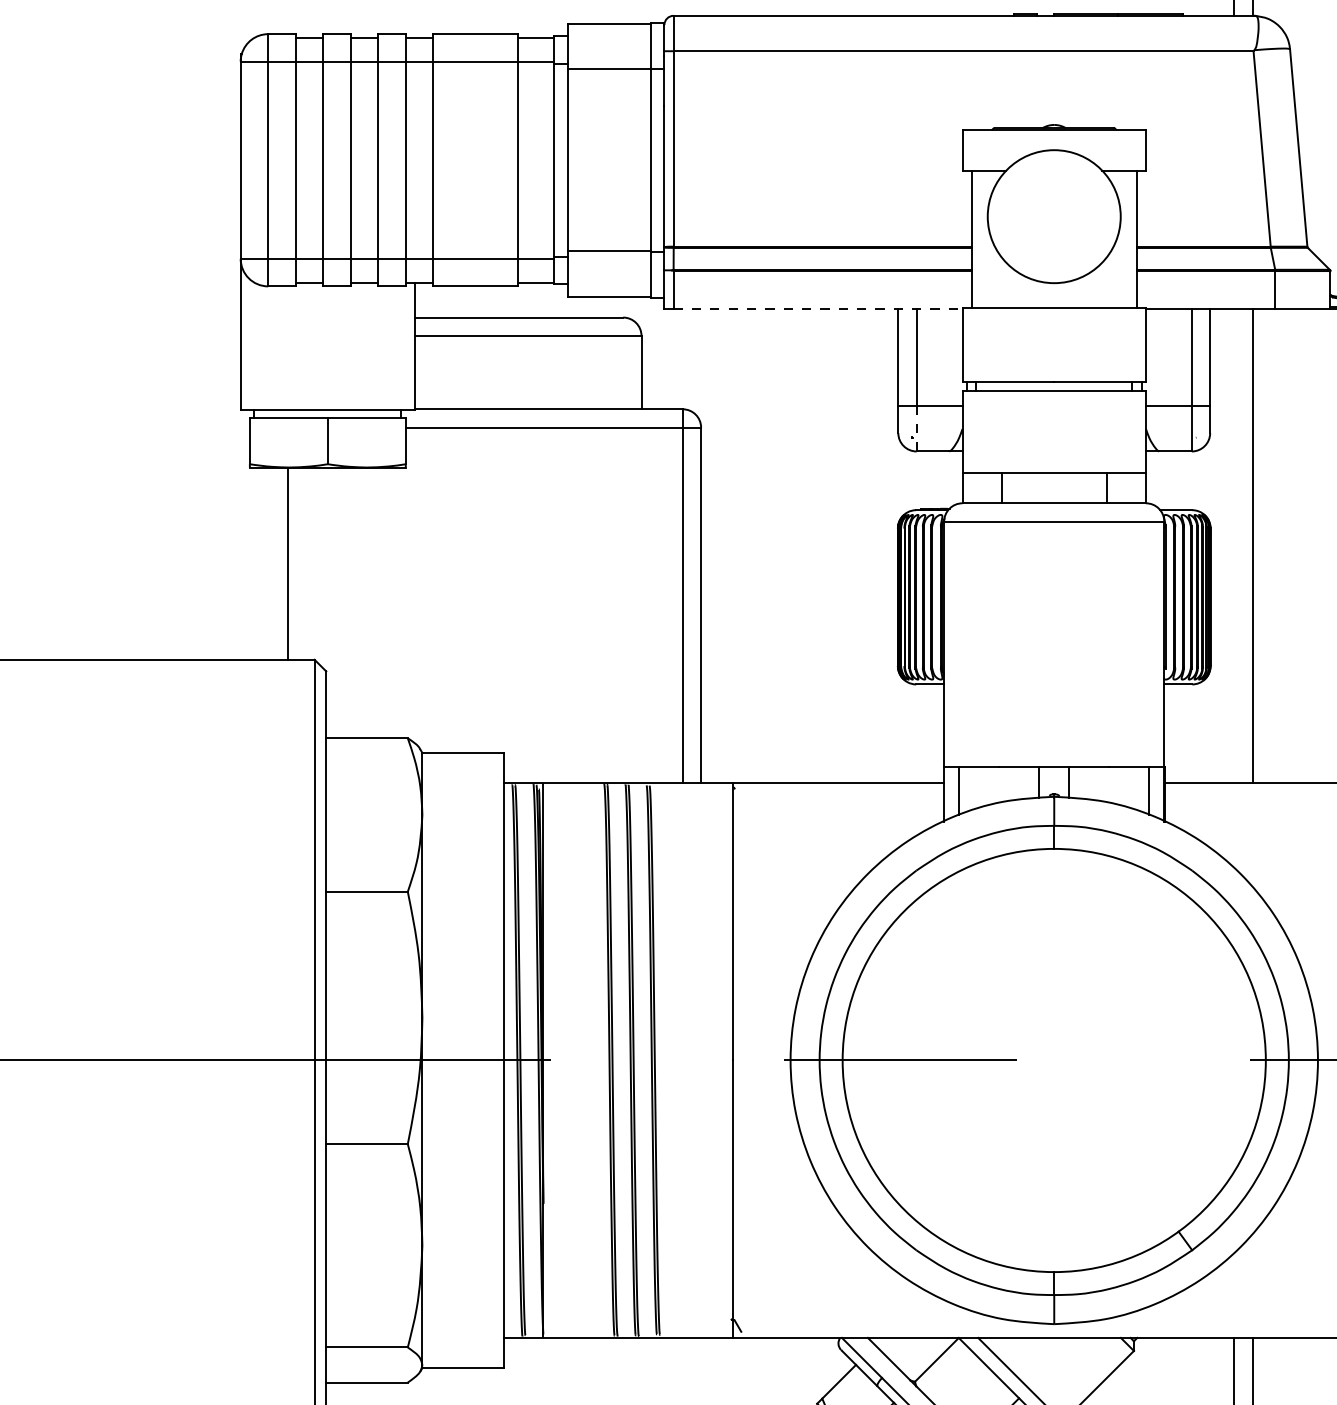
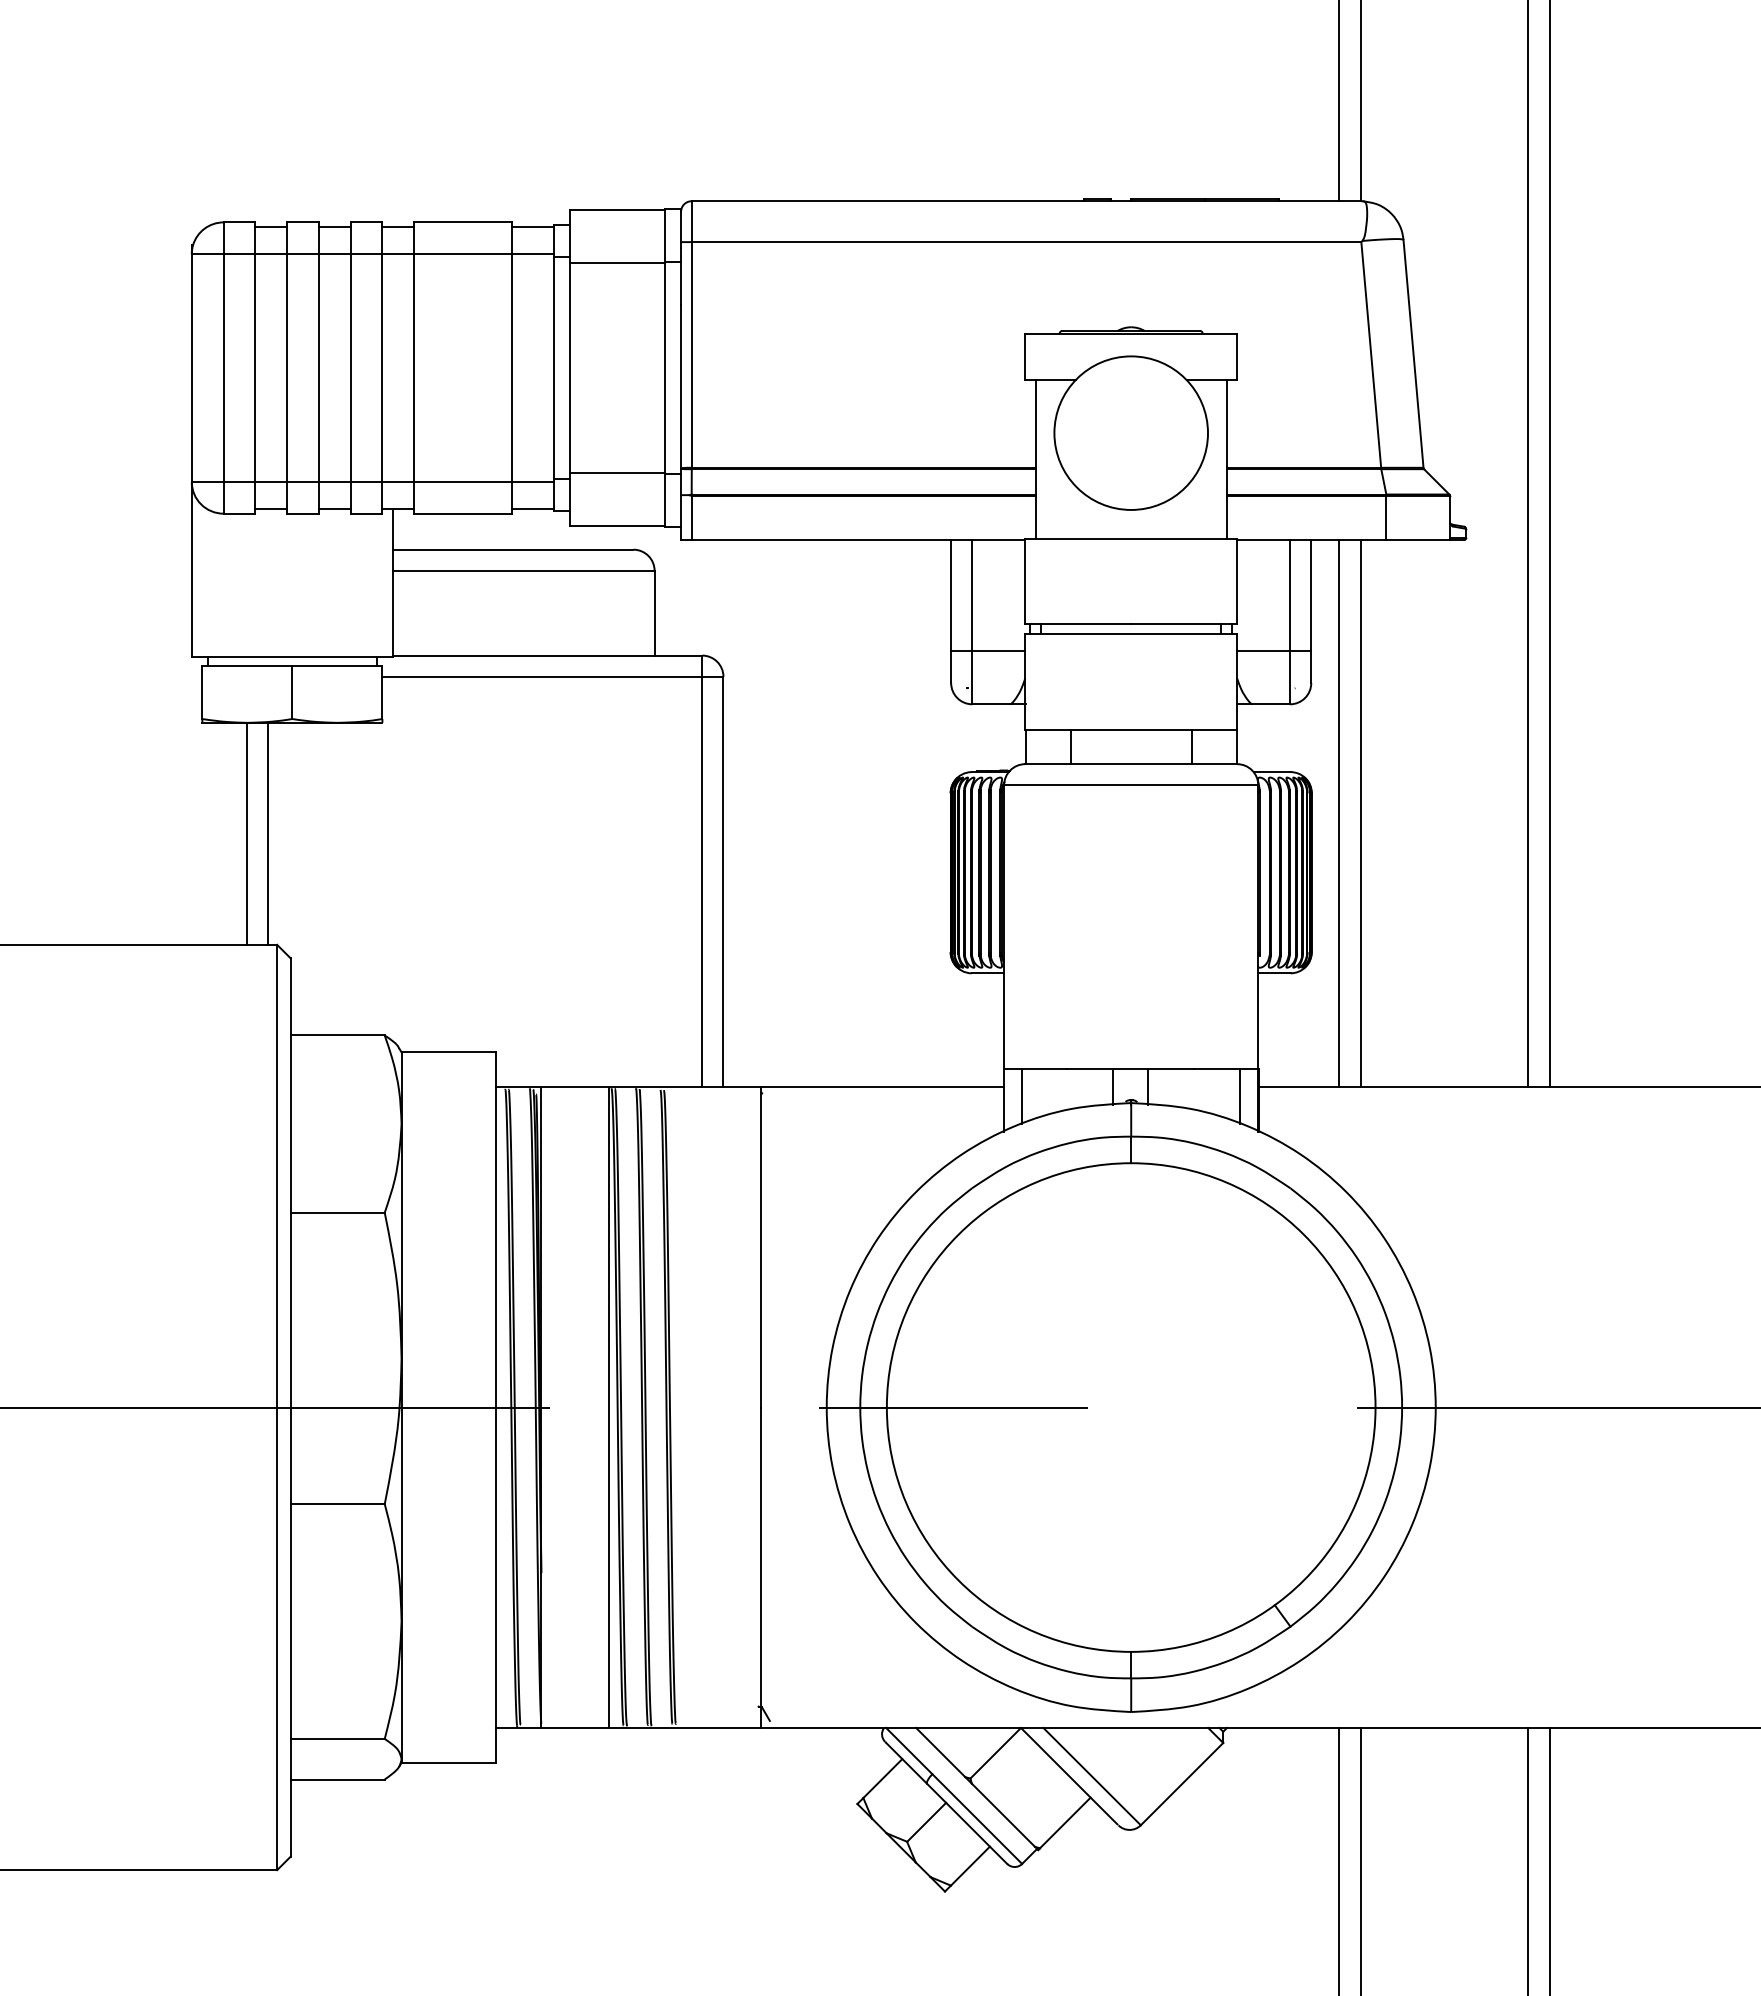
line: (818, 309) -> (858, 540), dashed -> solid
line: (916, 428) -> (972, 677), dashed -> solid
line: (1233, 546) -> (1338, 813), added
line: (307, 563) -> (268, 833), added
line: (601, 1060) -> (608, 1407), added

